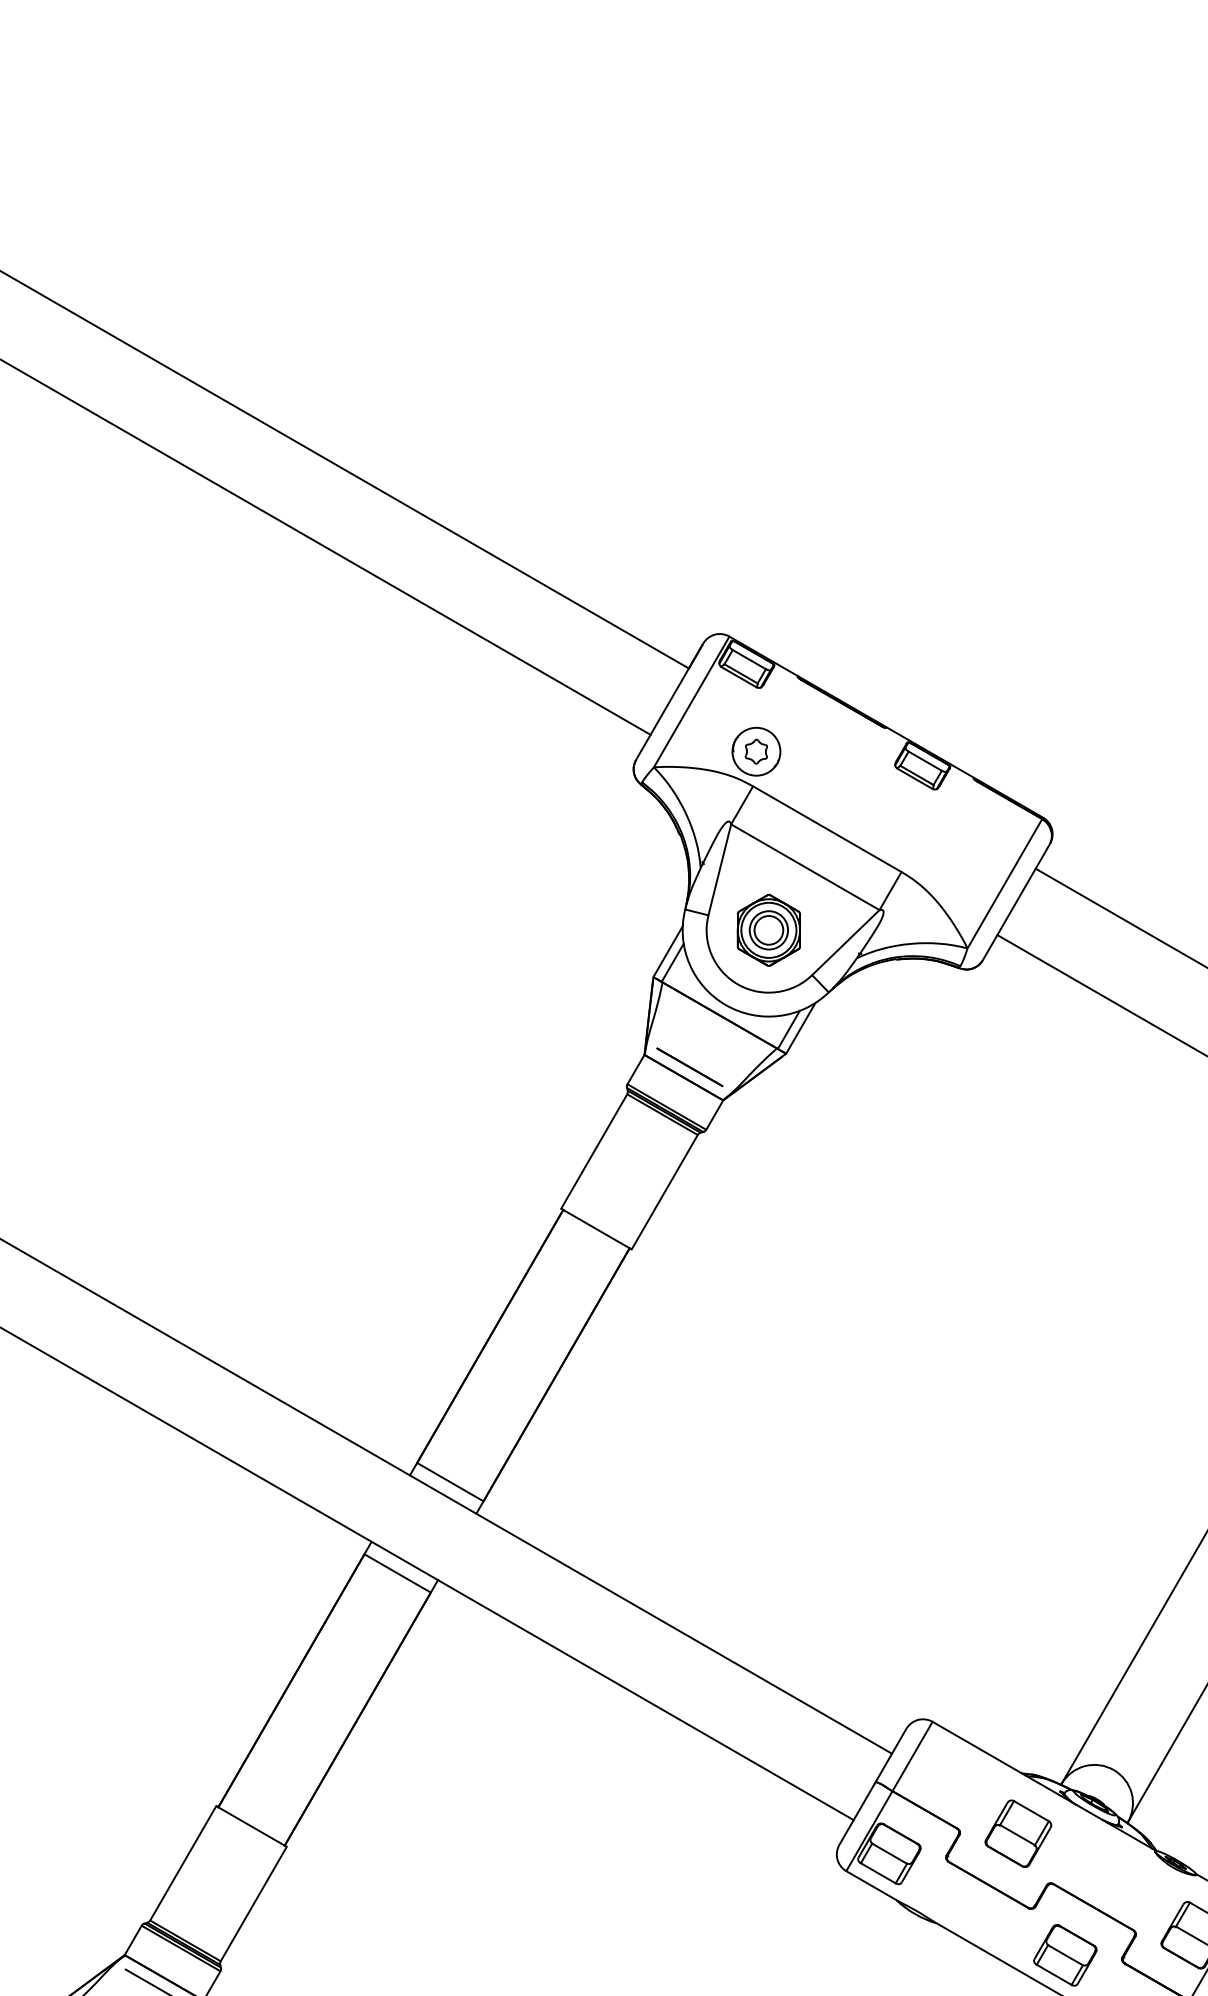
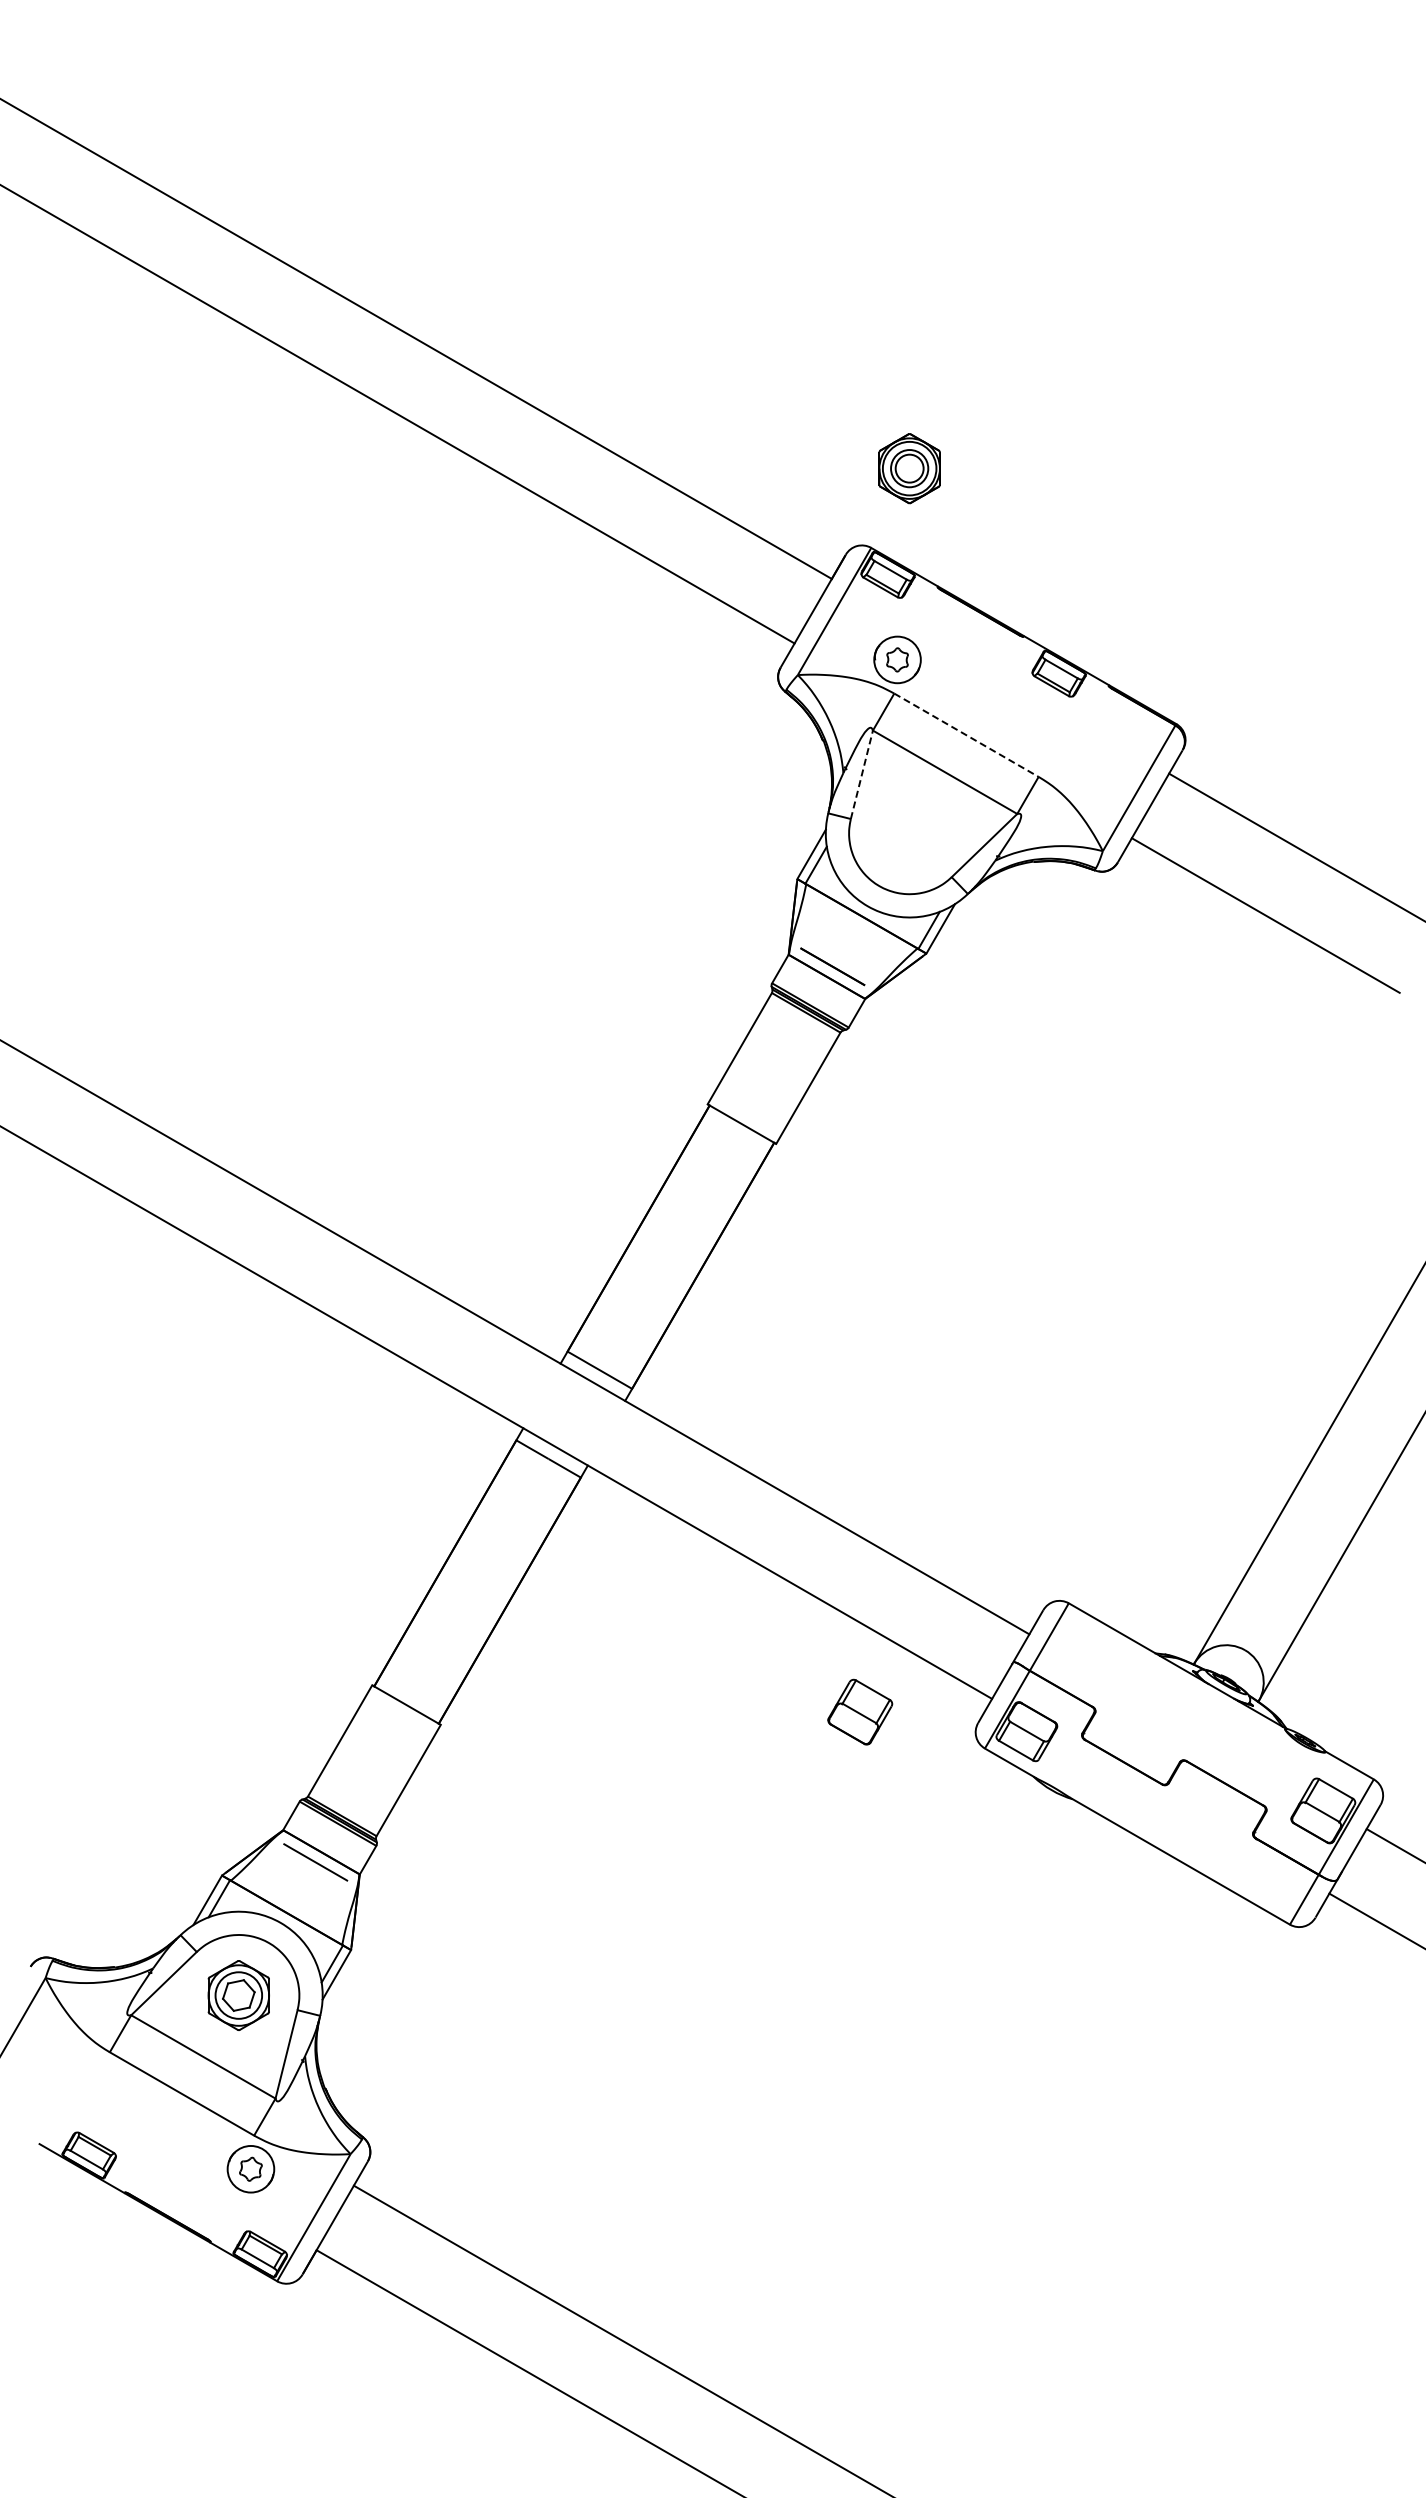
line: (827, 829) -> (966, 735), solid -> dashed
line: (719, 869) -> (861, 774), solid -> dashed
part: (768, 930) -> (909, 468), moved
part: (1018, 1833) -> (860, 1711), moved
part: (1064, 1955) -> (1197, 1830), removed

